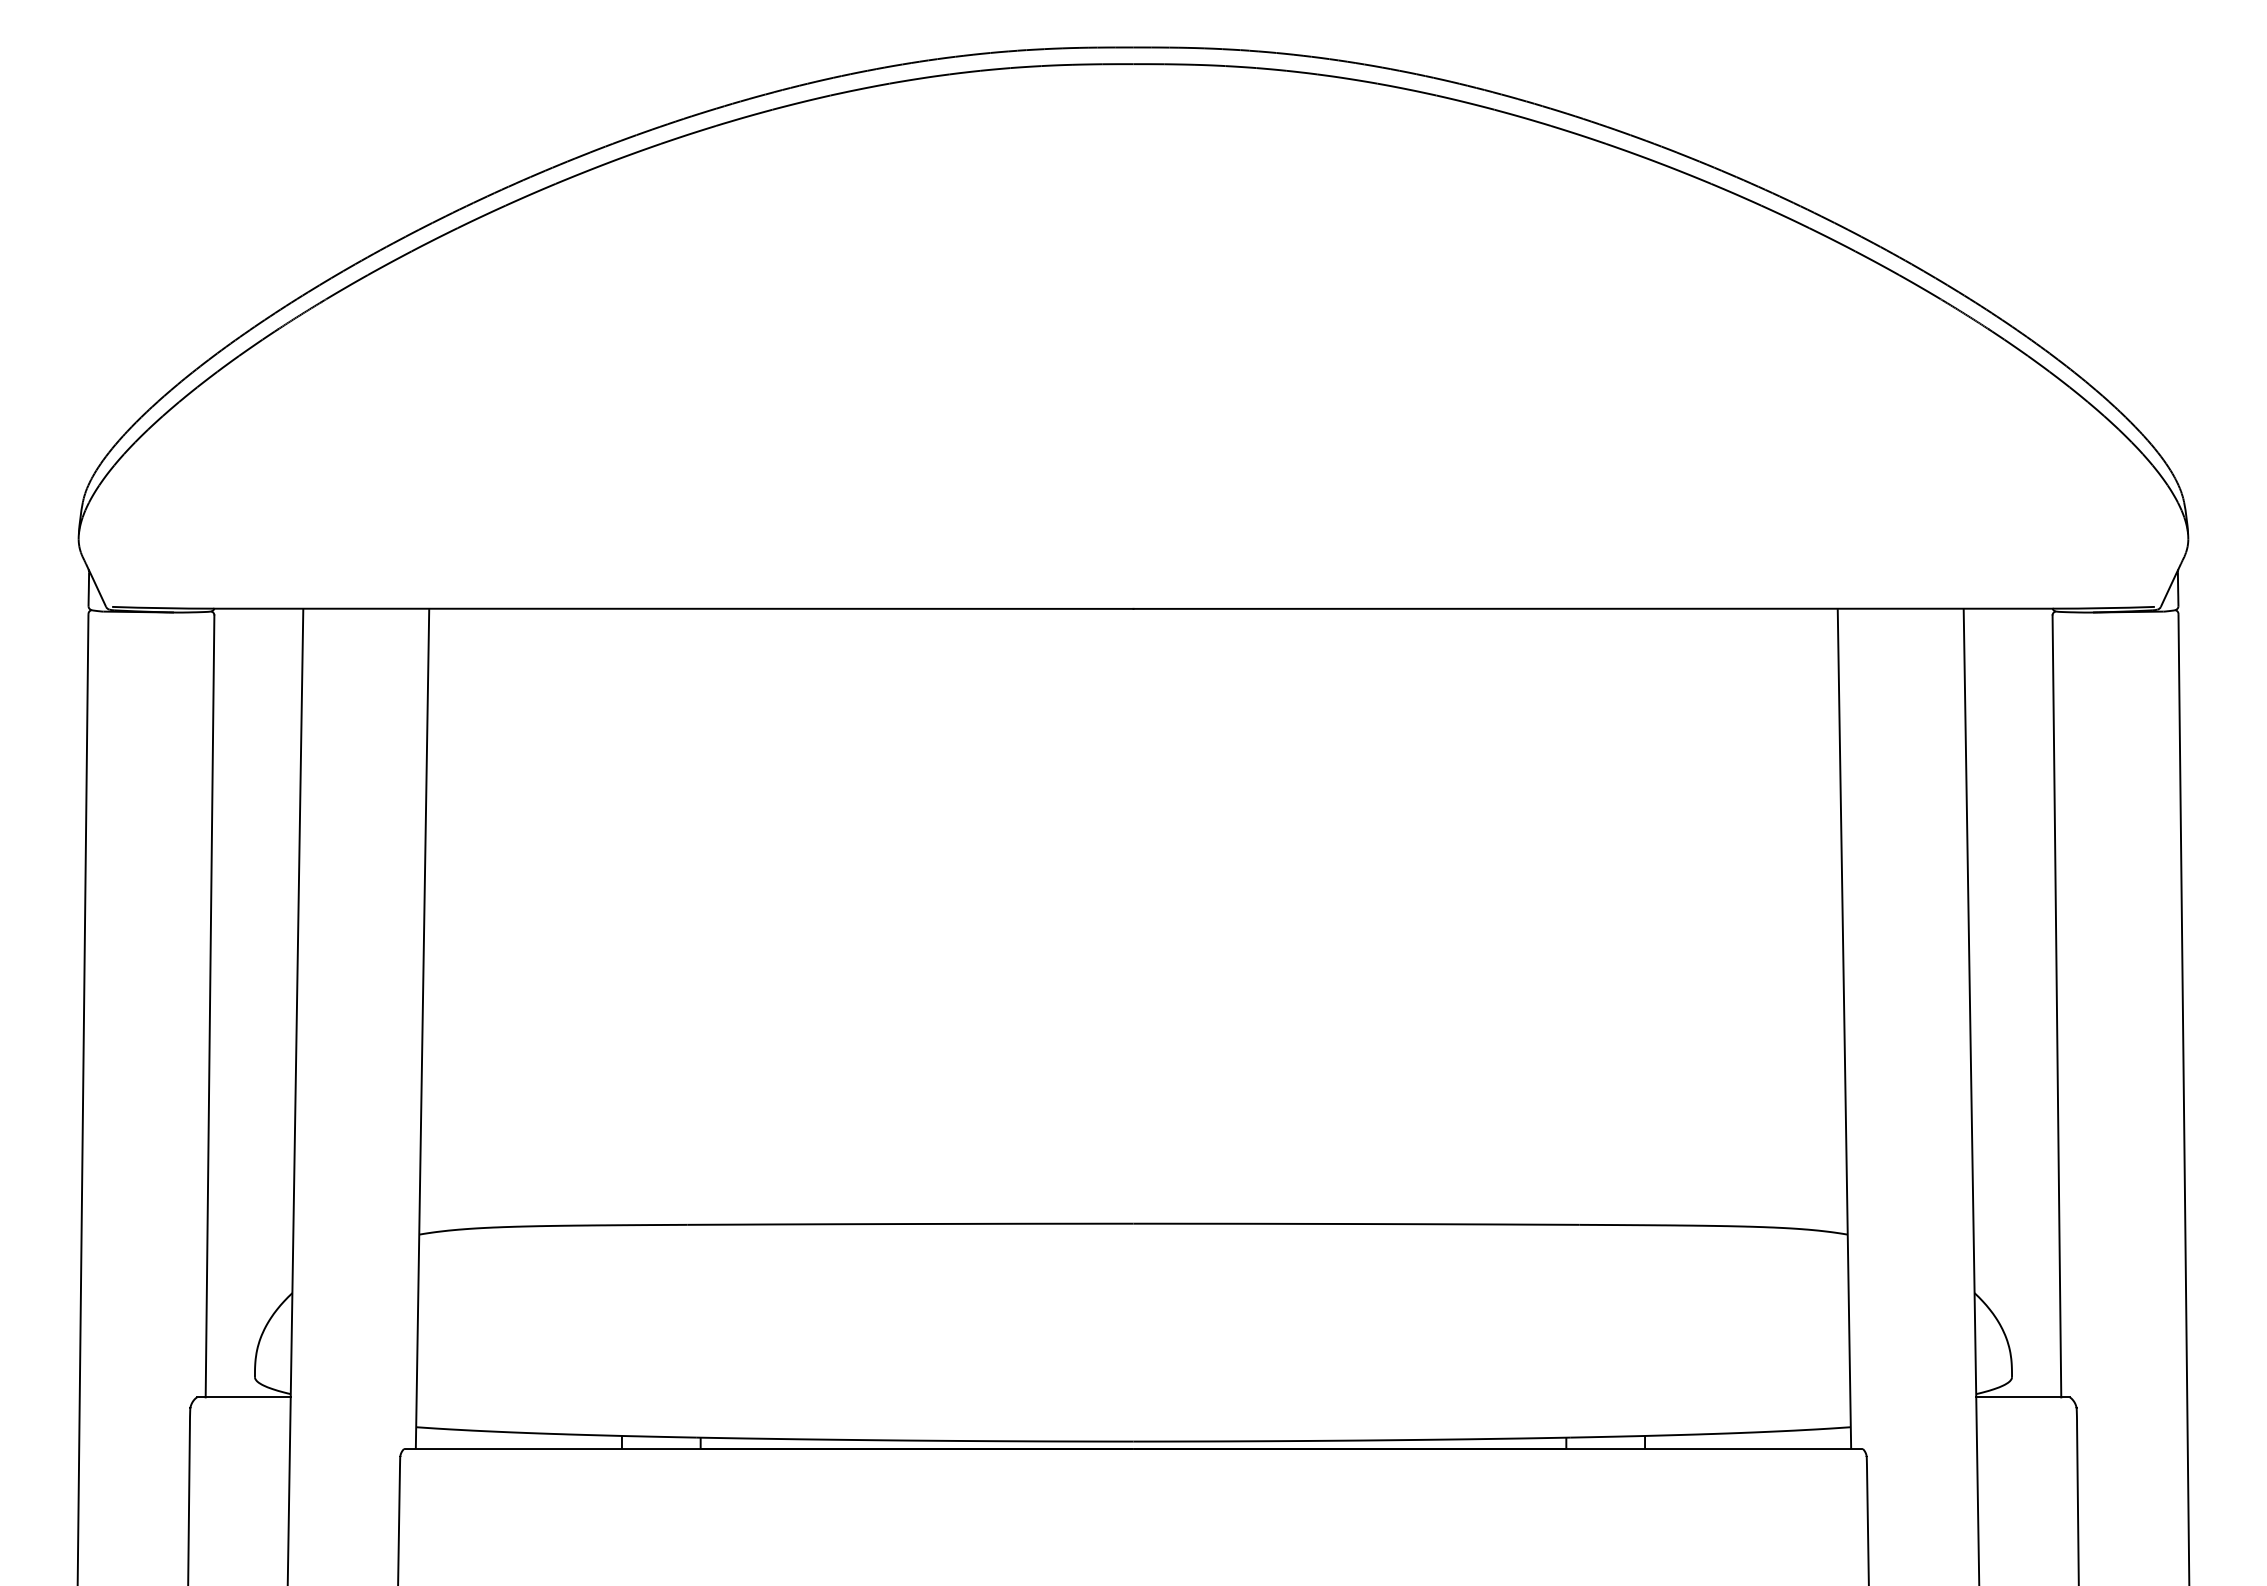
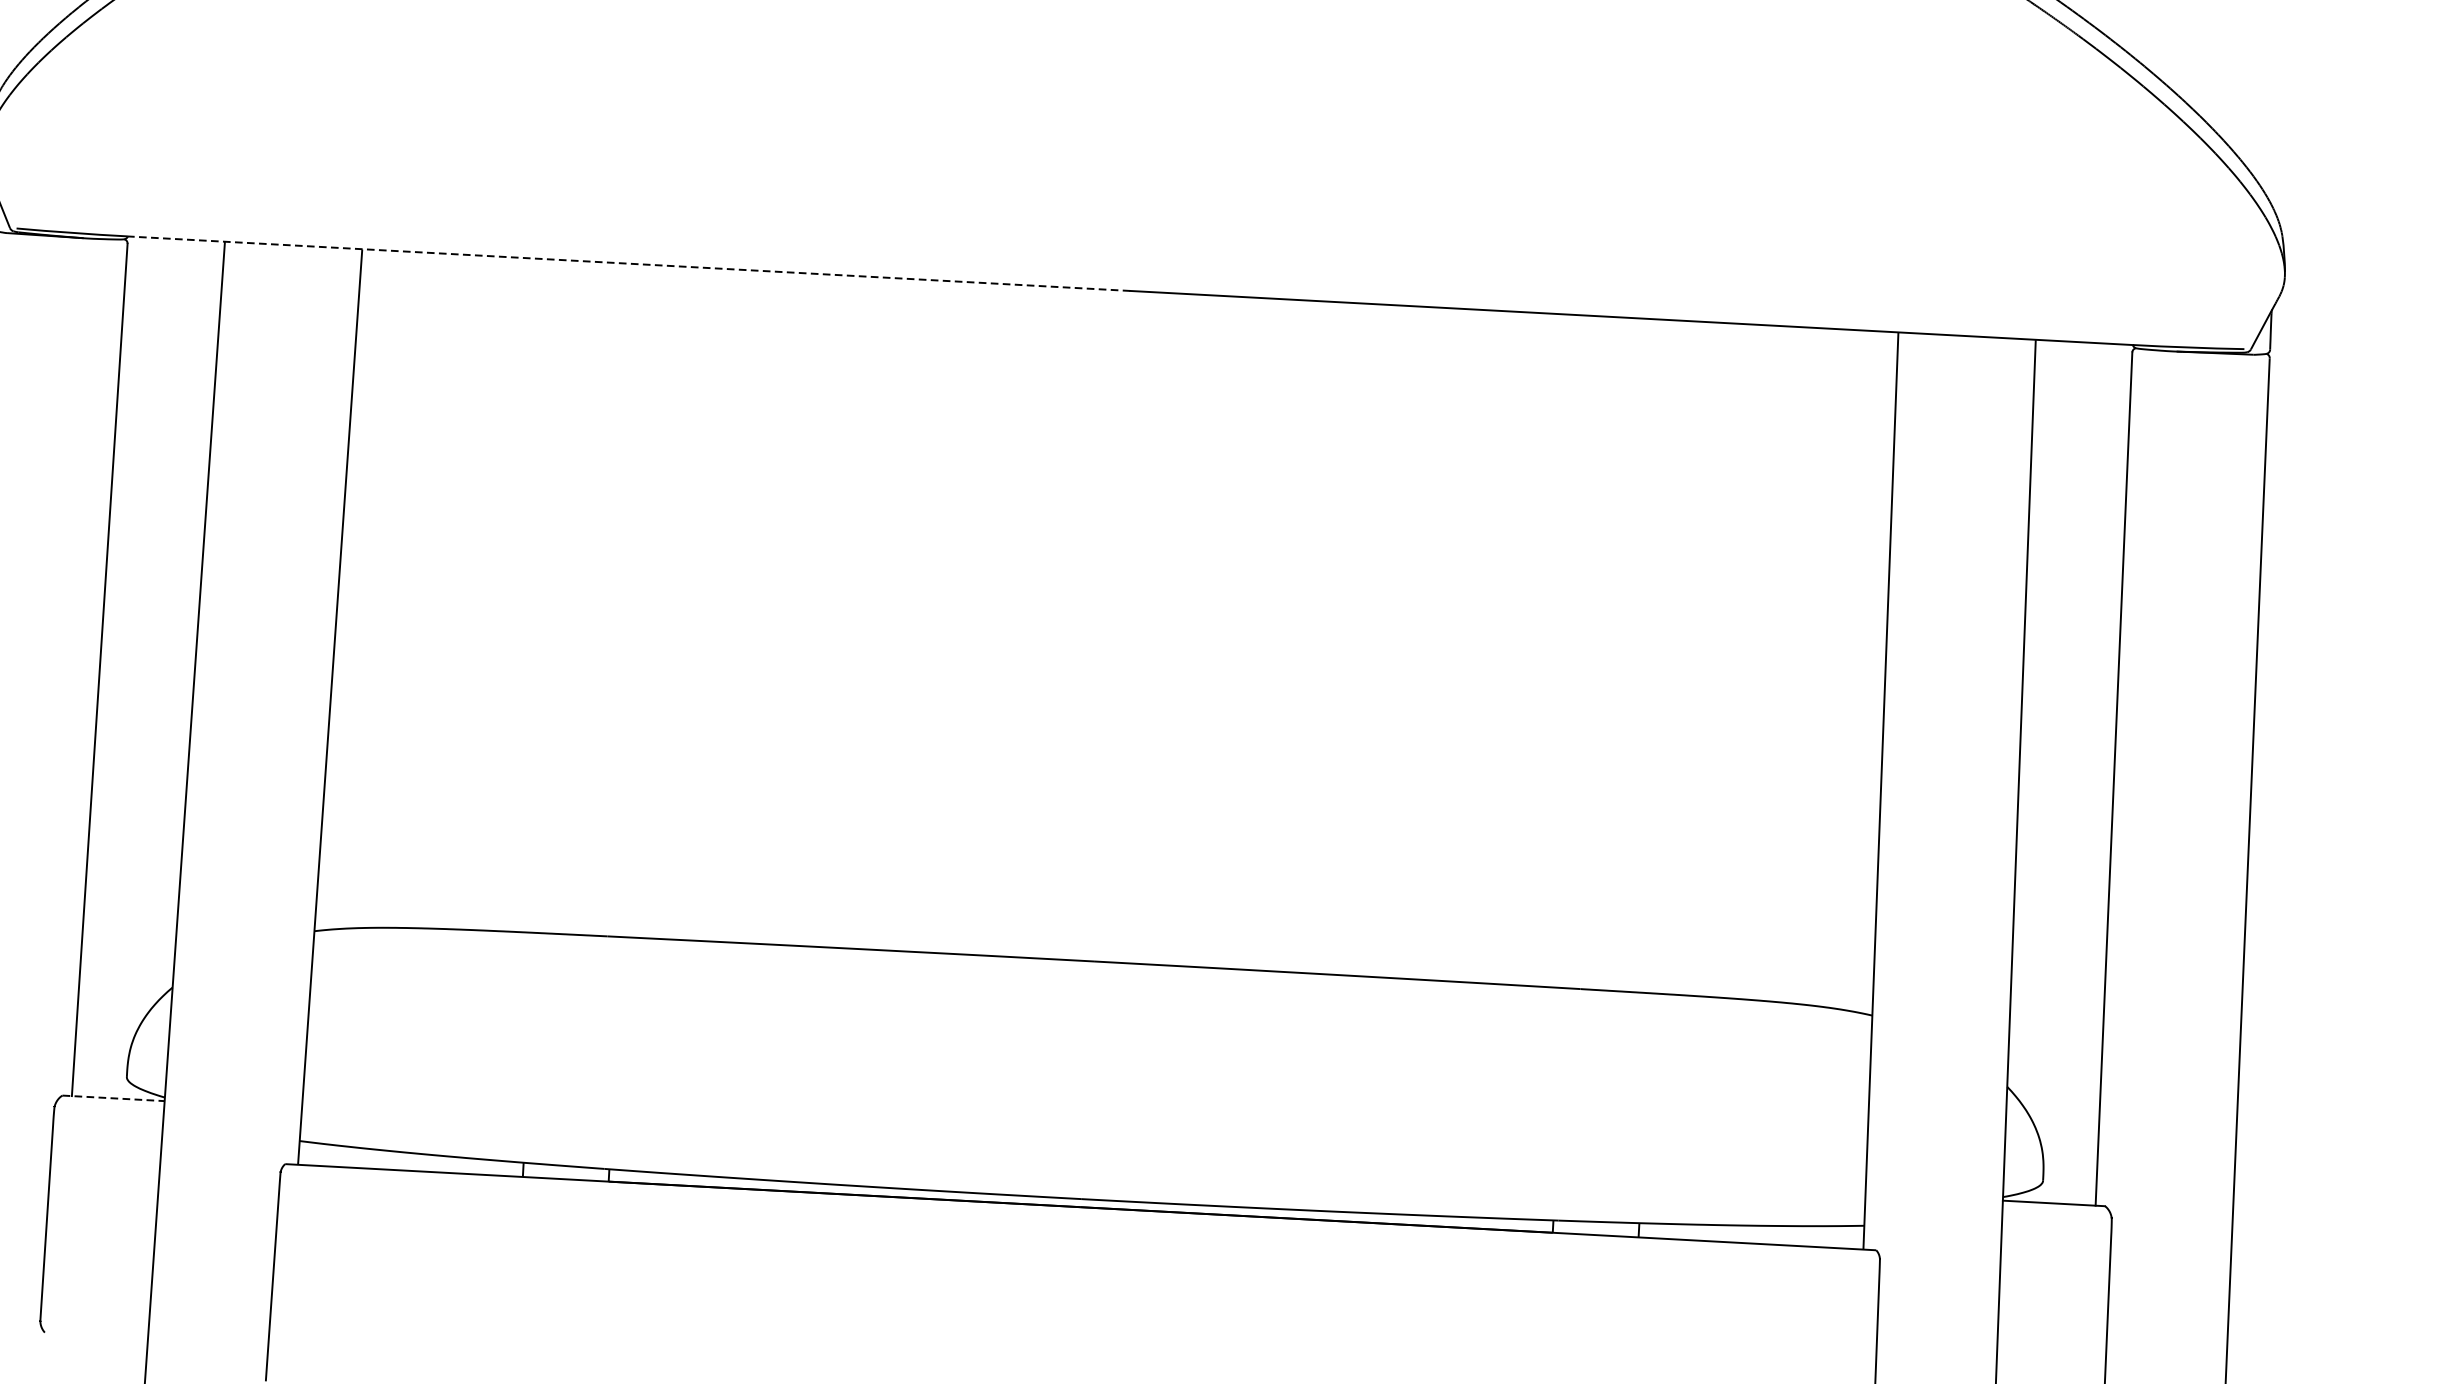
line: (673, 608) -> (628, 263), solid -> dashed
line: (243, 1397) -> (113, 1098), solid -> dashed

